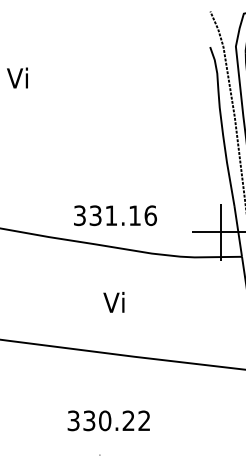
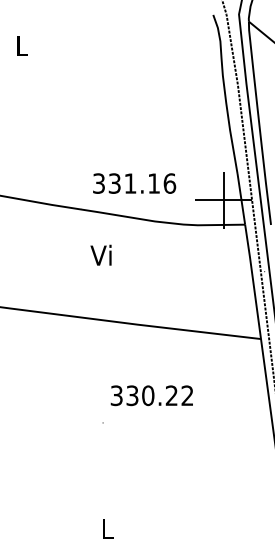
text: (17, 77) -> (20, 45), Vi -> L
text: (115, 215) -> (134, 183), moved
text: (113, 301) -> (100, 254), moved
text: (108, 420) -> (151, 395), moved

